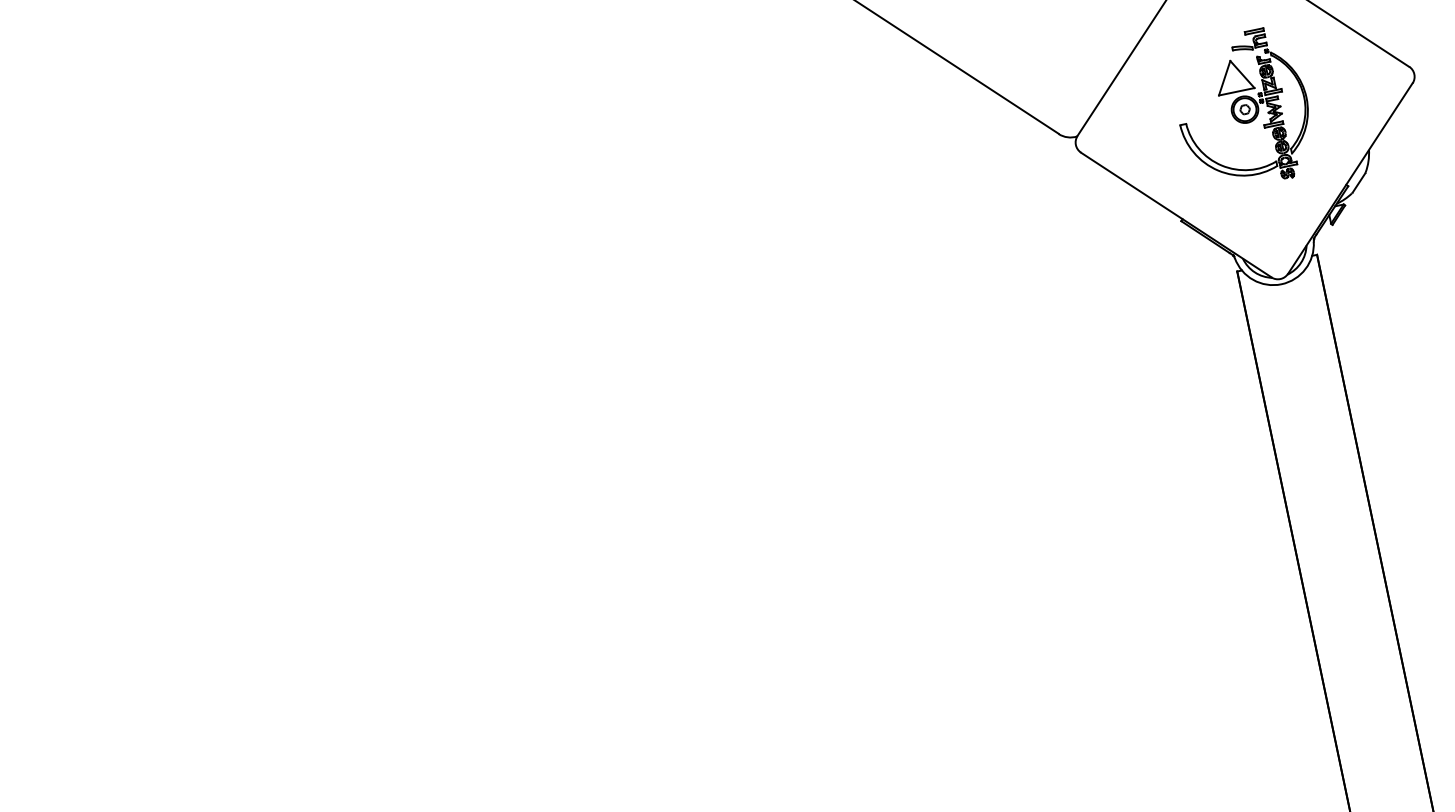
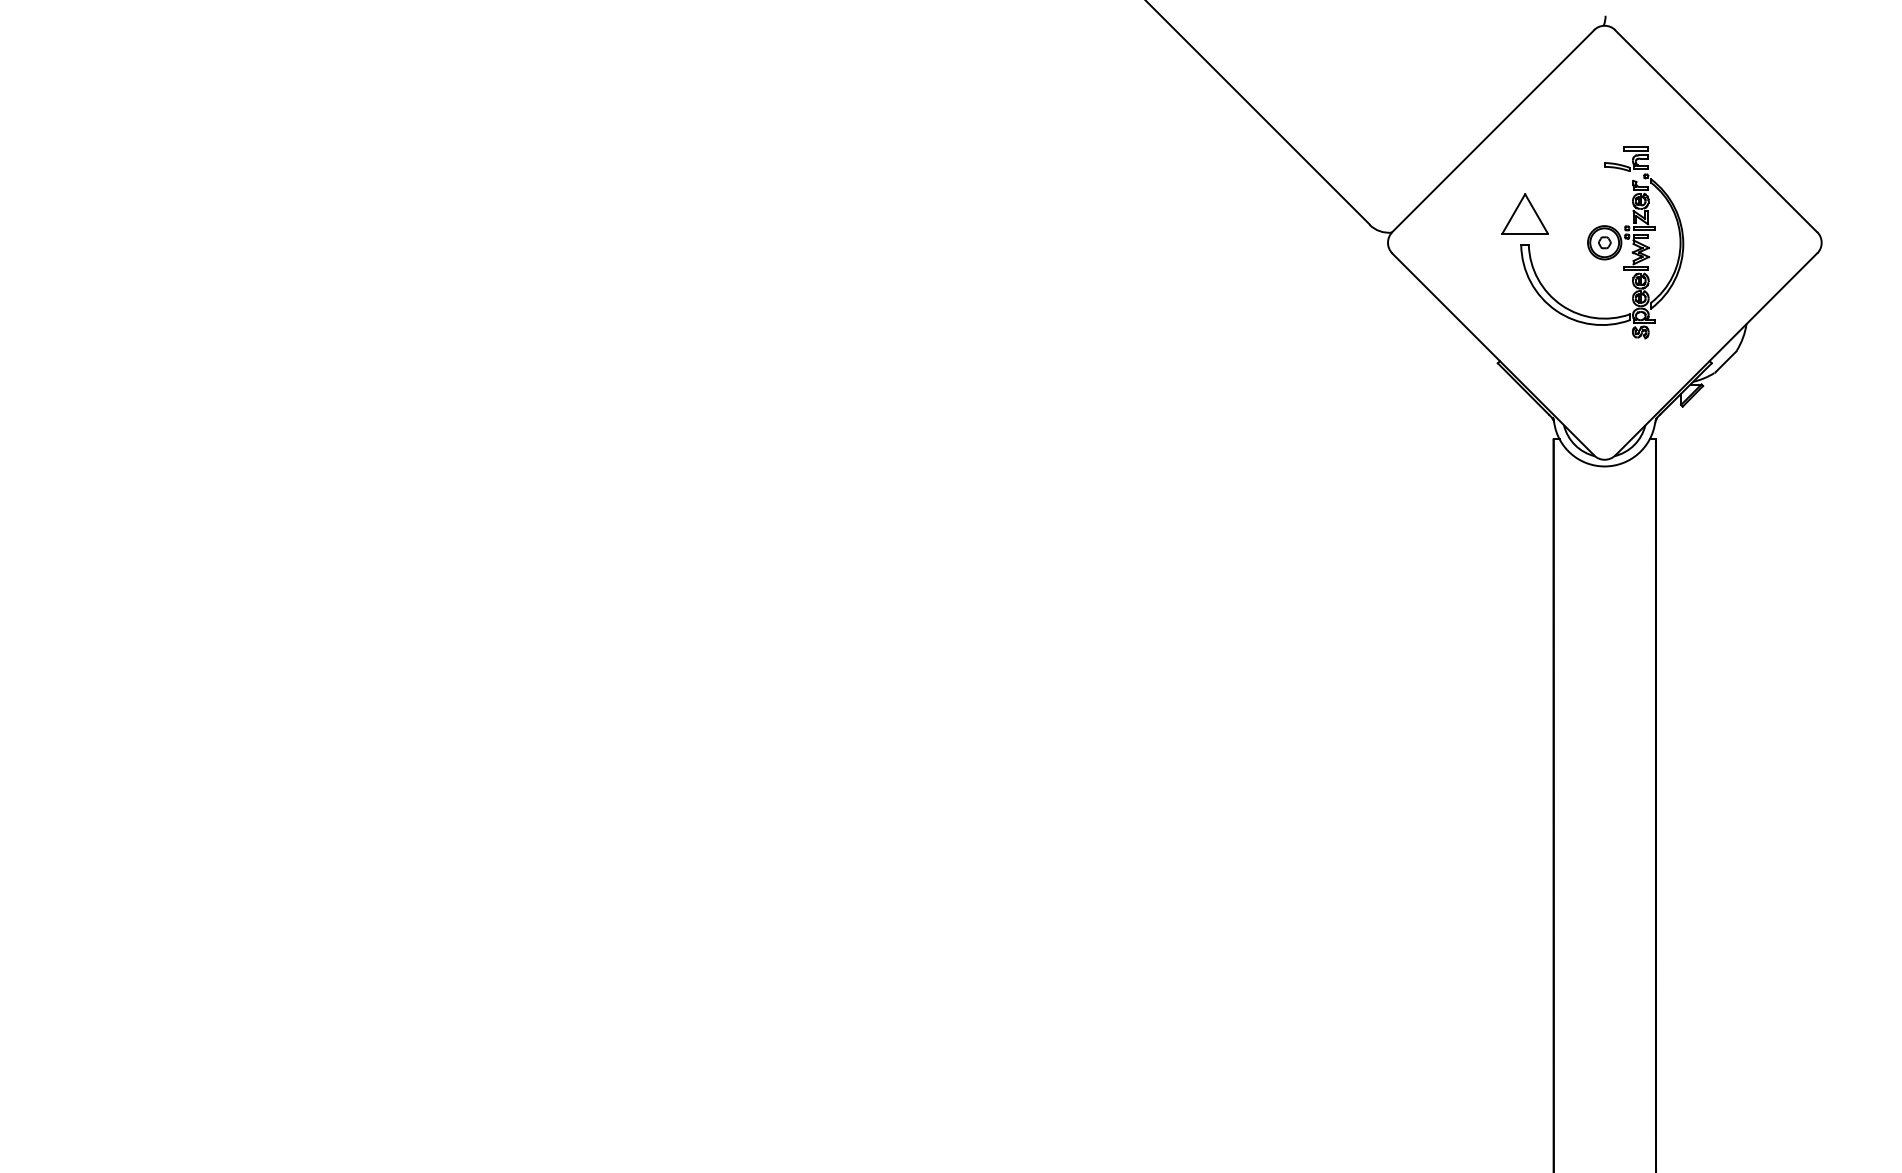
part: (1232, 76) -> (1524, 213), moved

